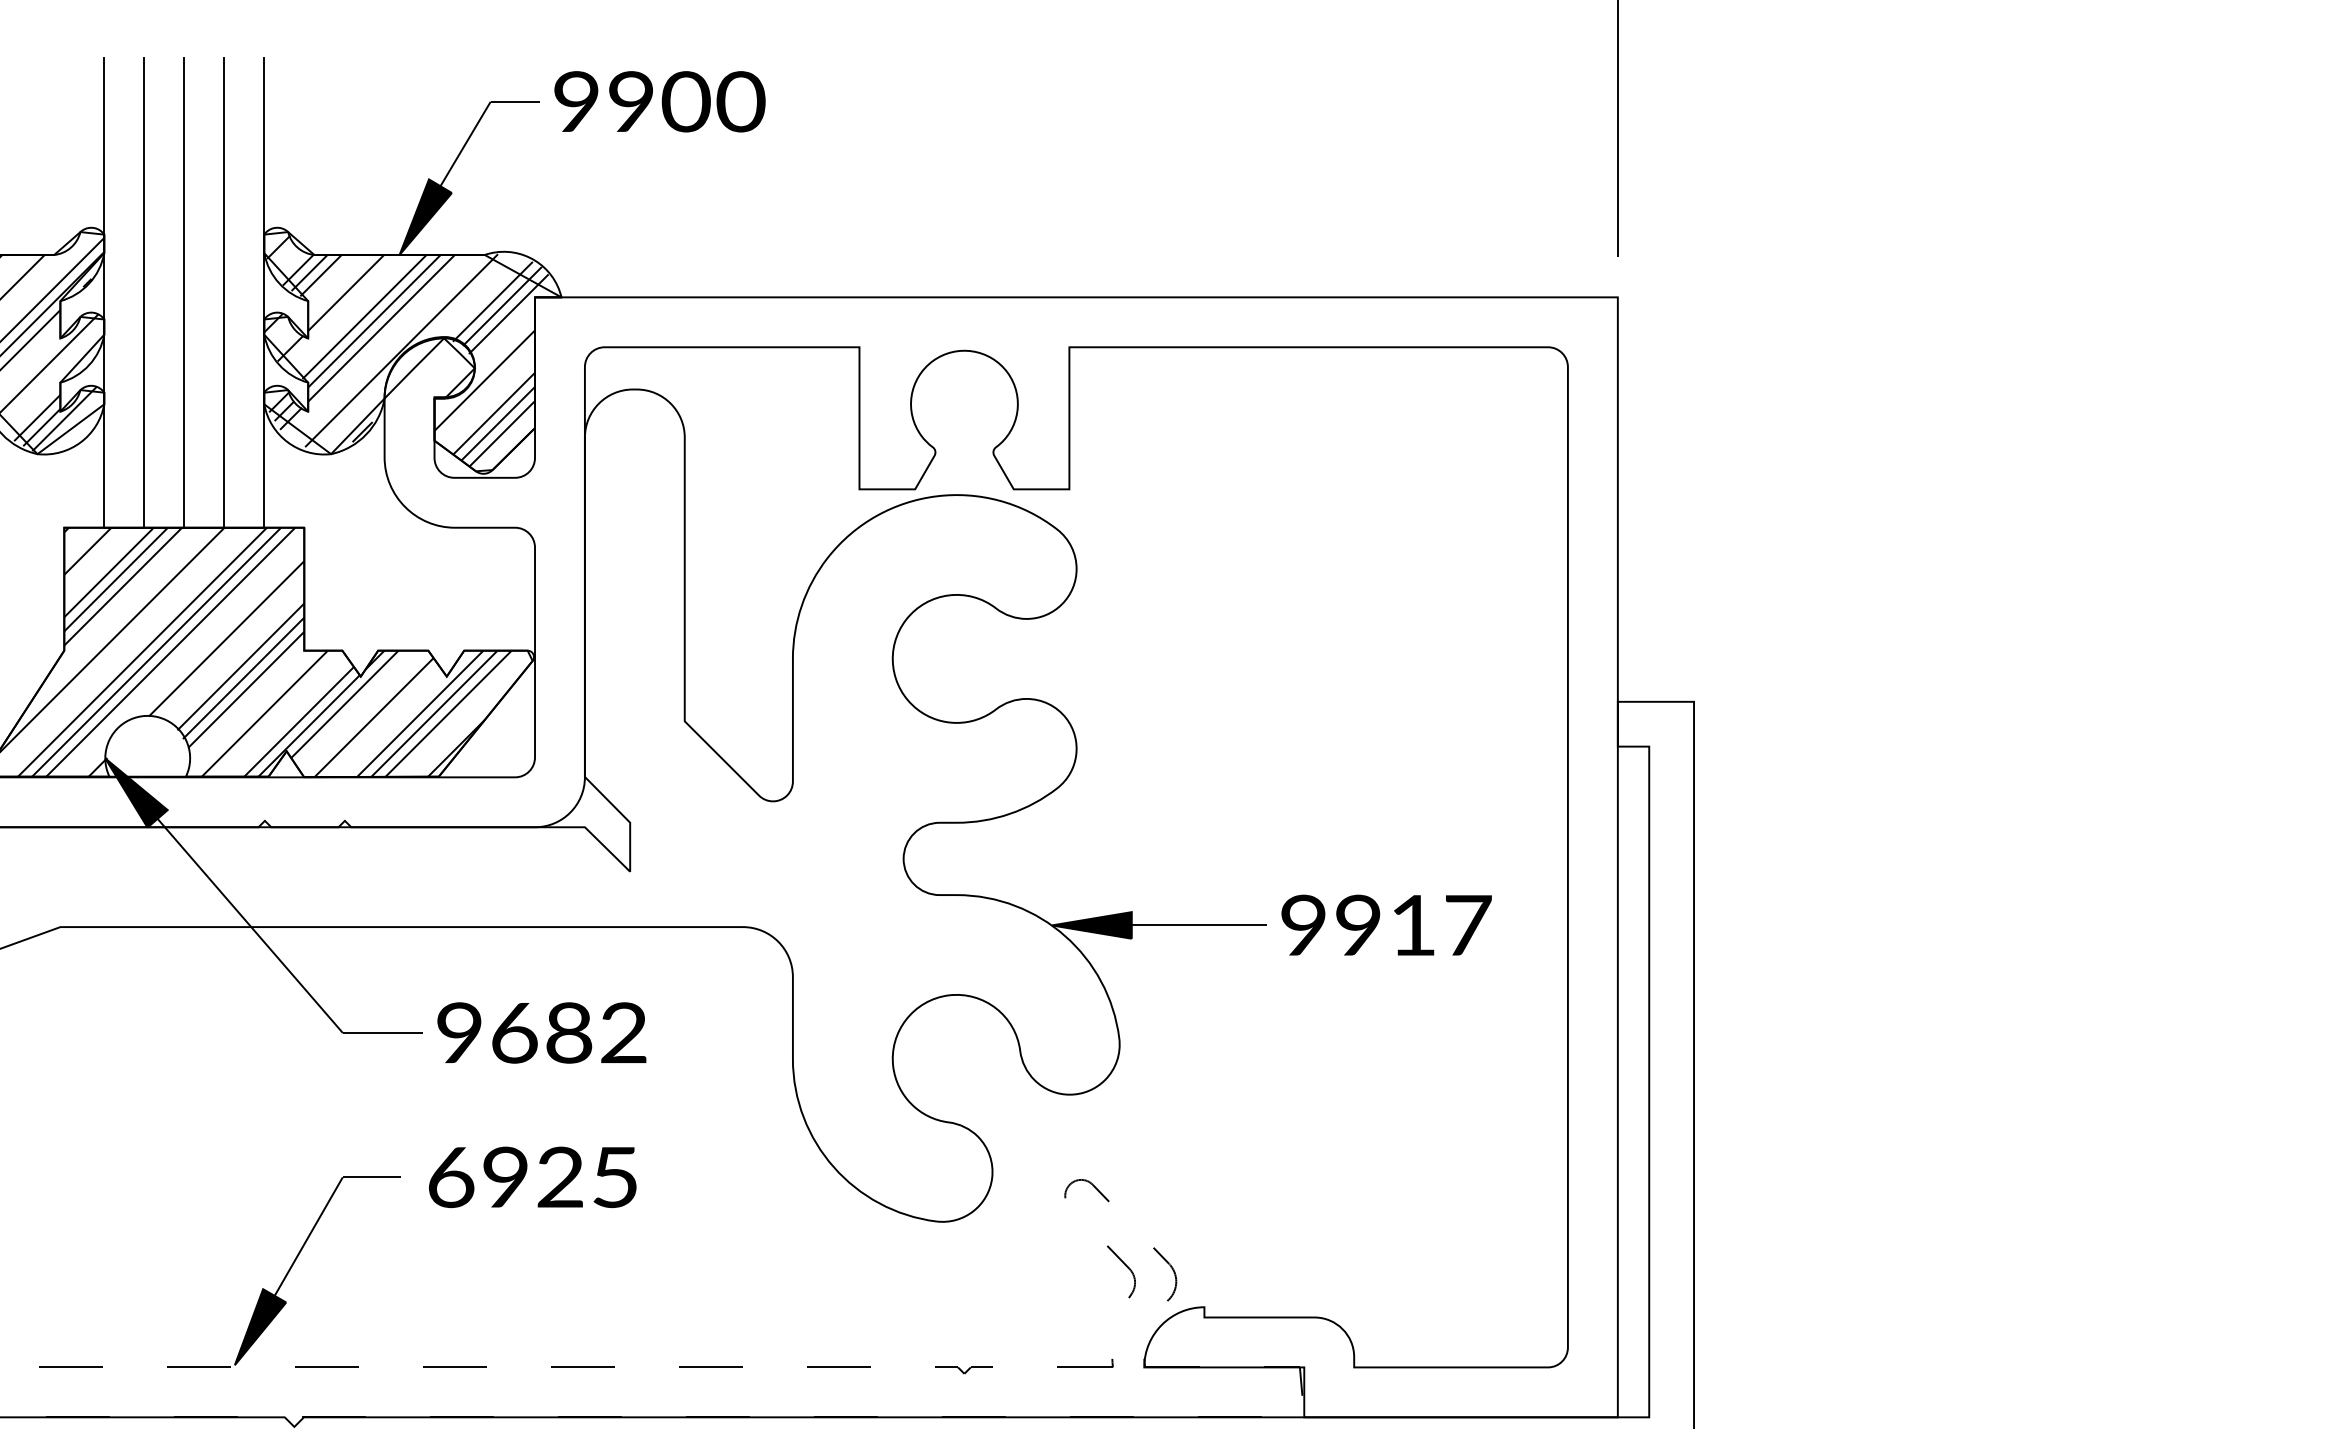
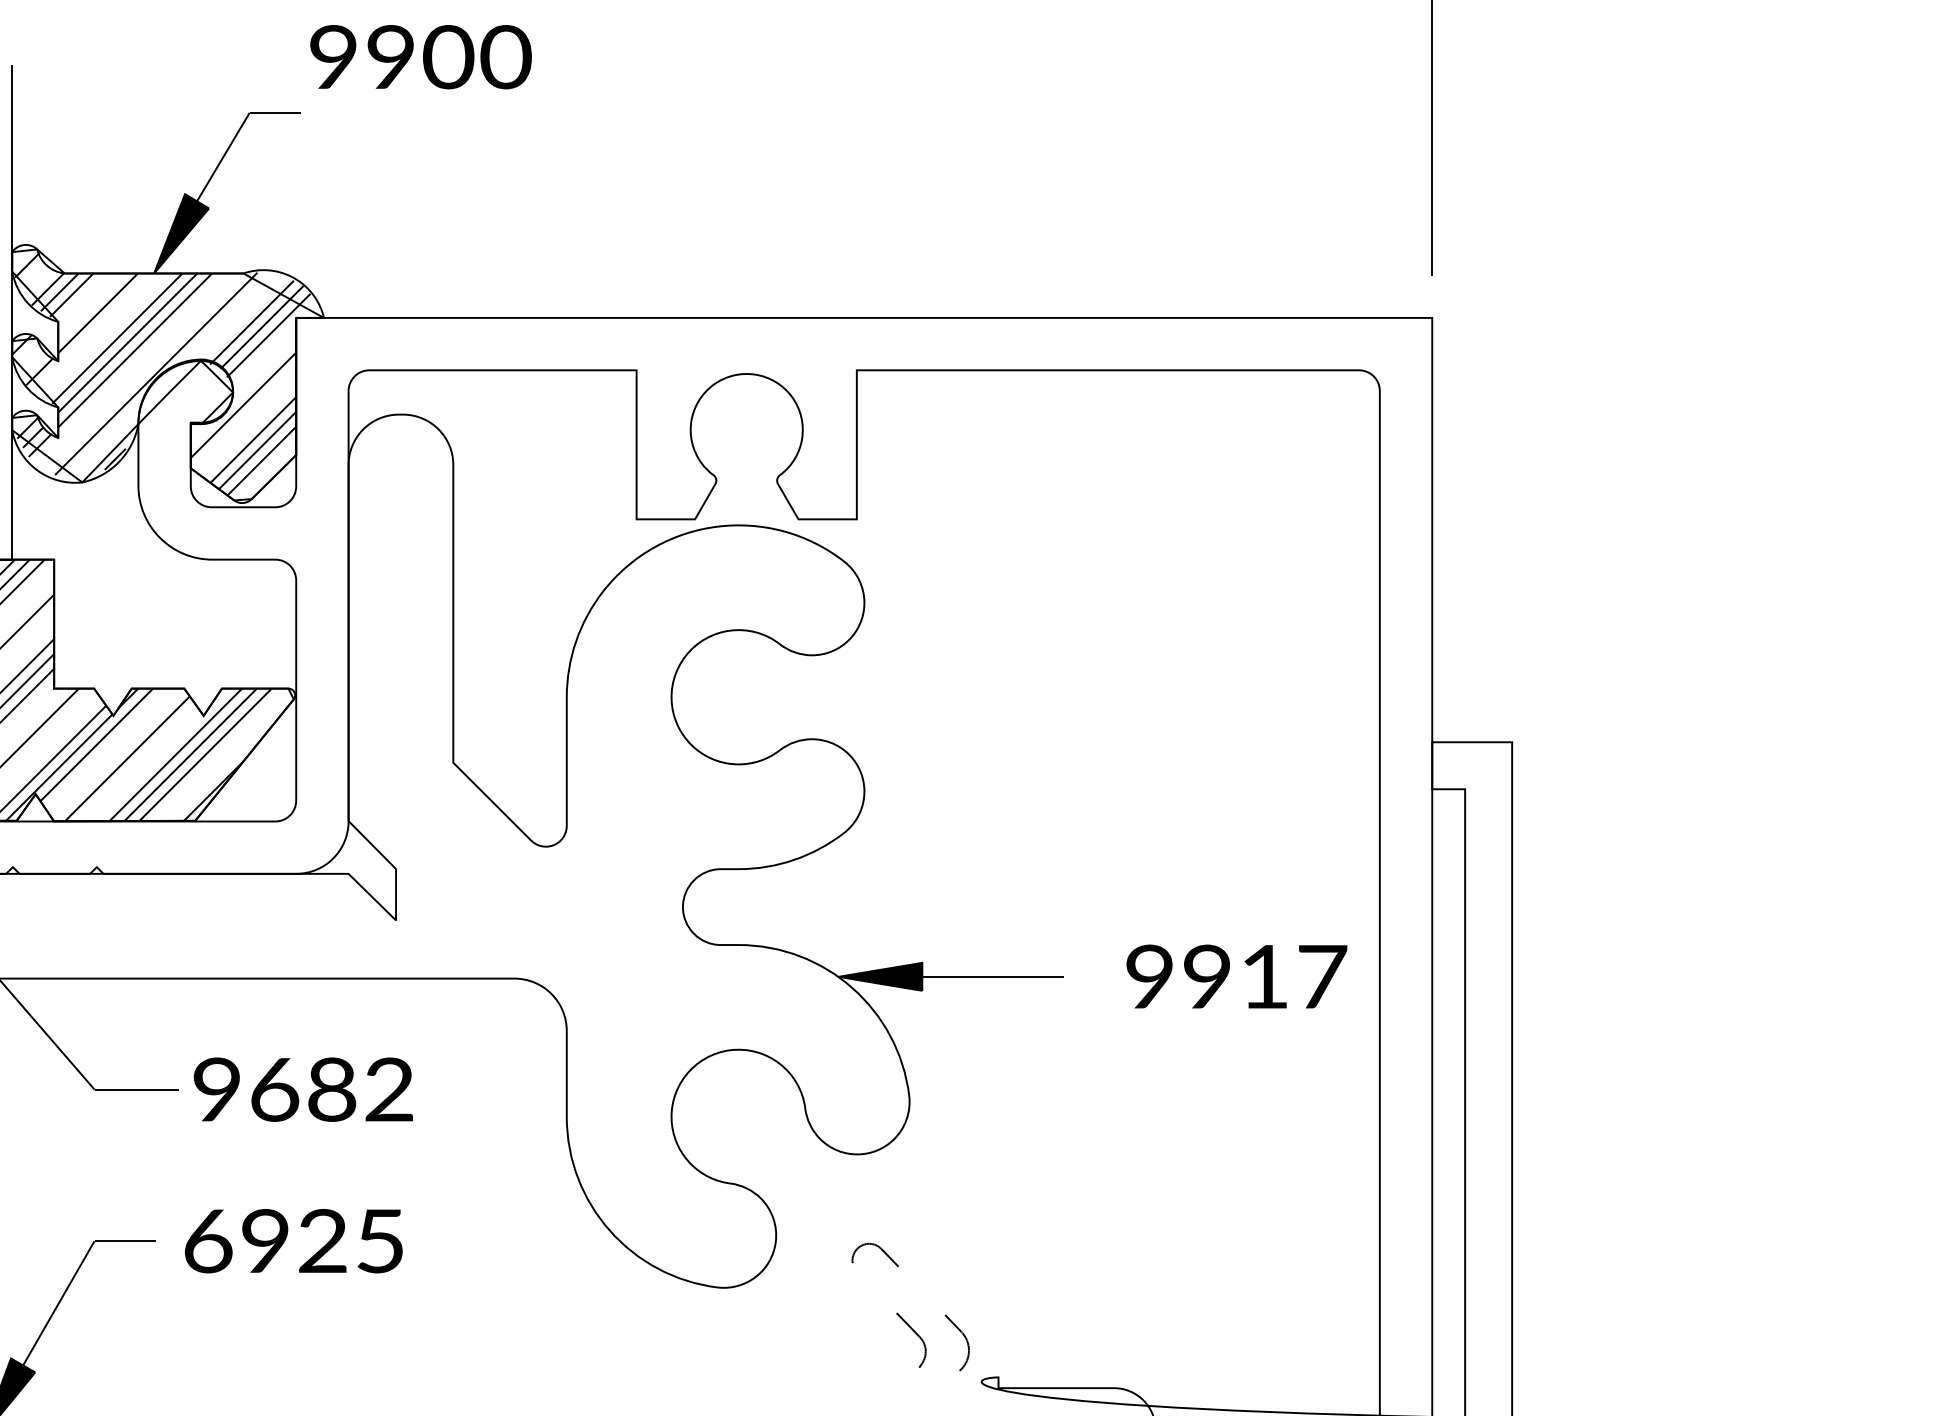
text: (659, 101) -> (420, 56), moved
text: (1386, 924) -> (1236, 975), moved

